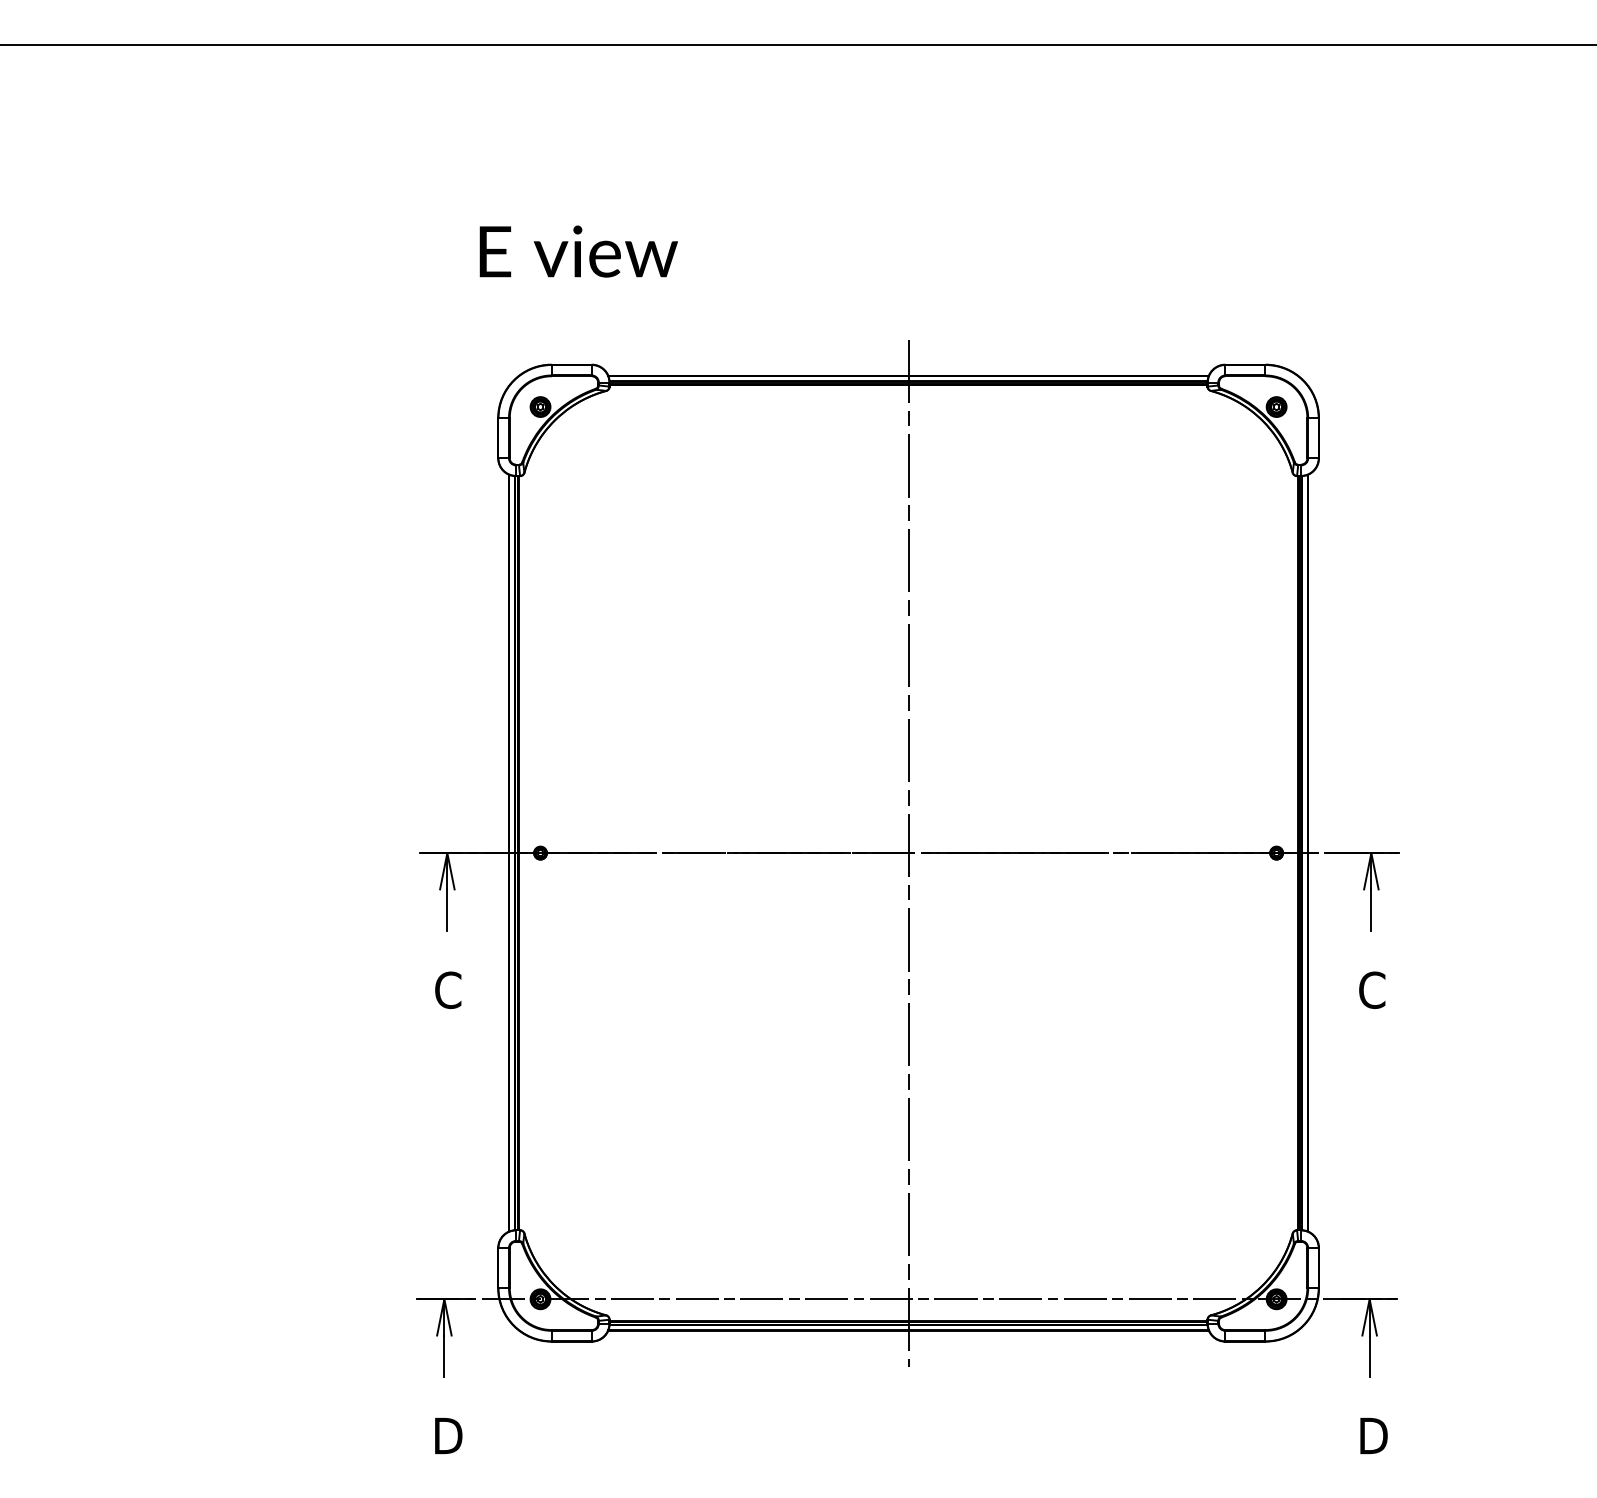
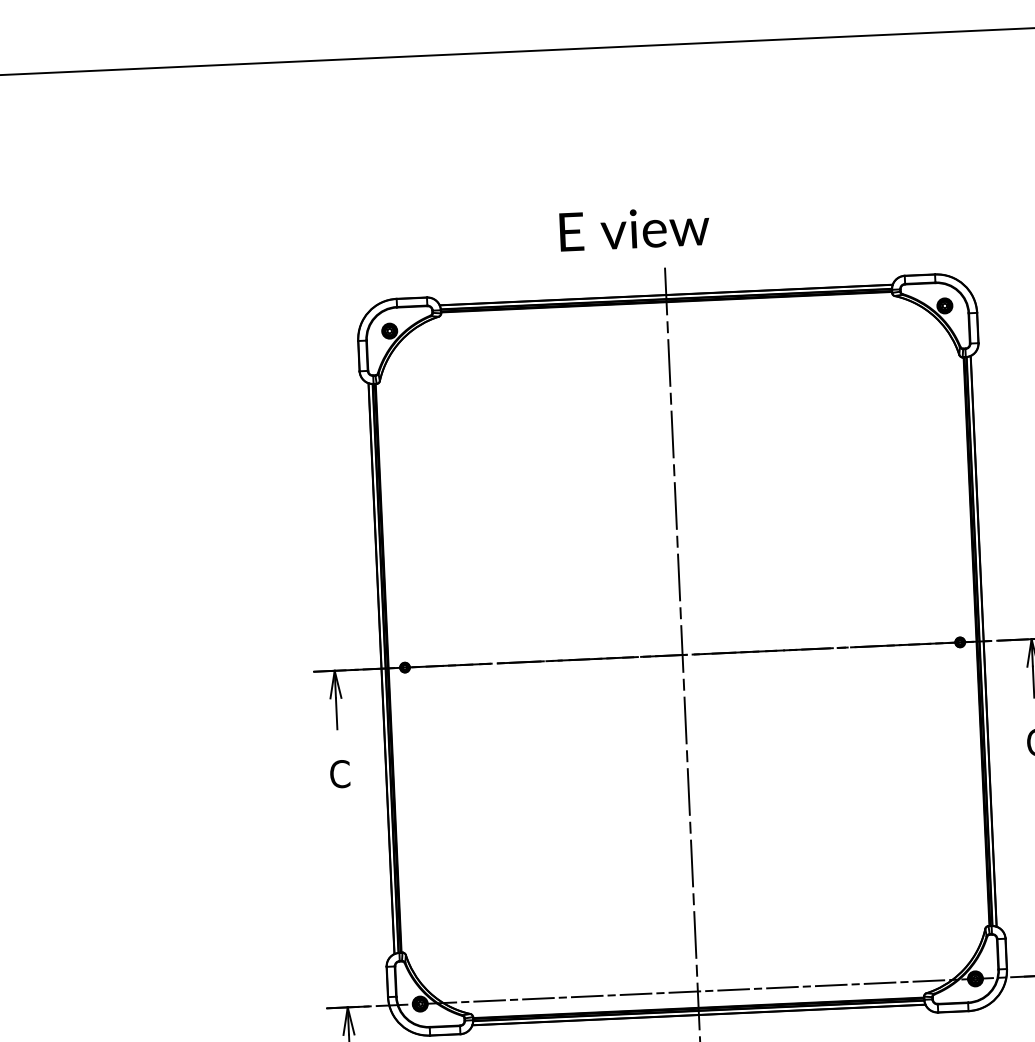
text: (578, 251) -> (634, 228), moved

